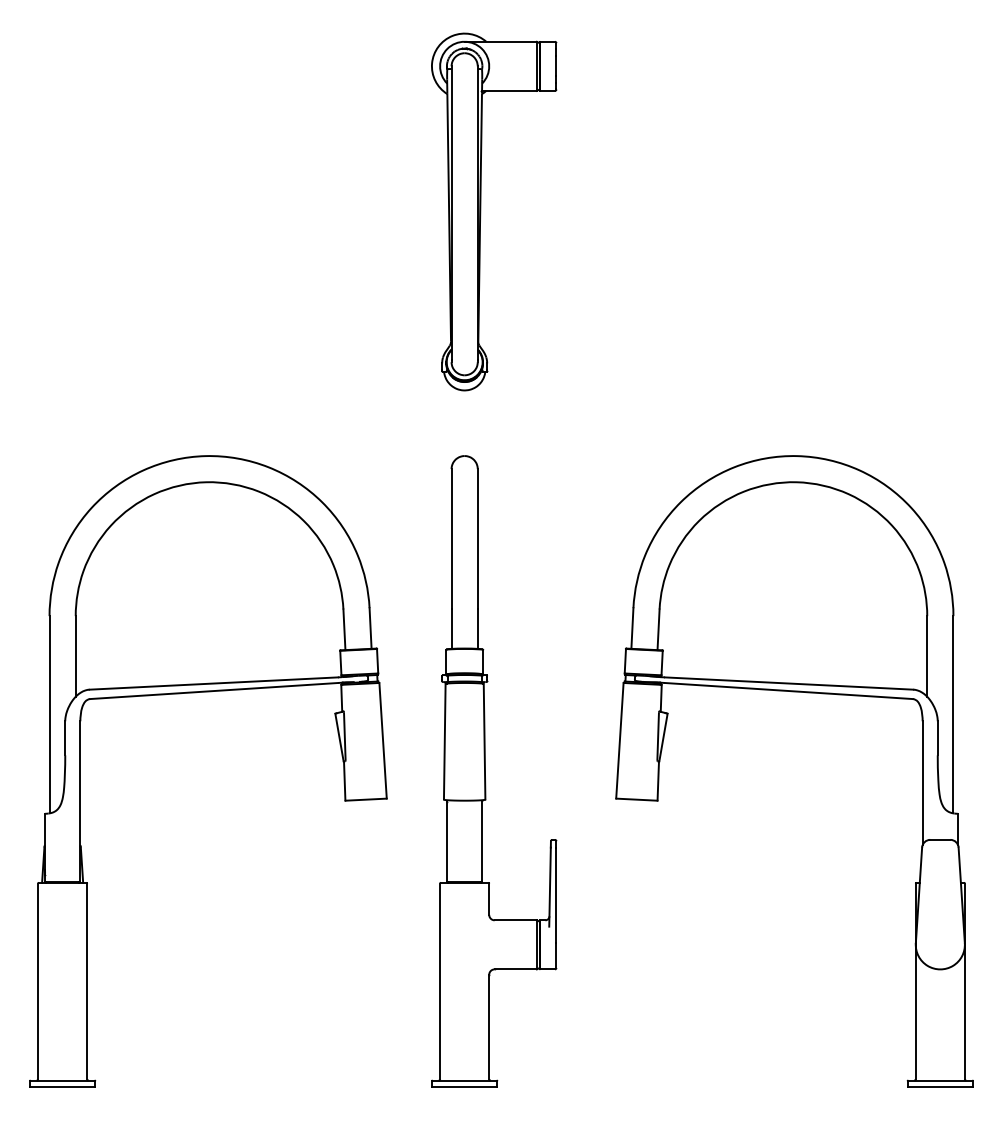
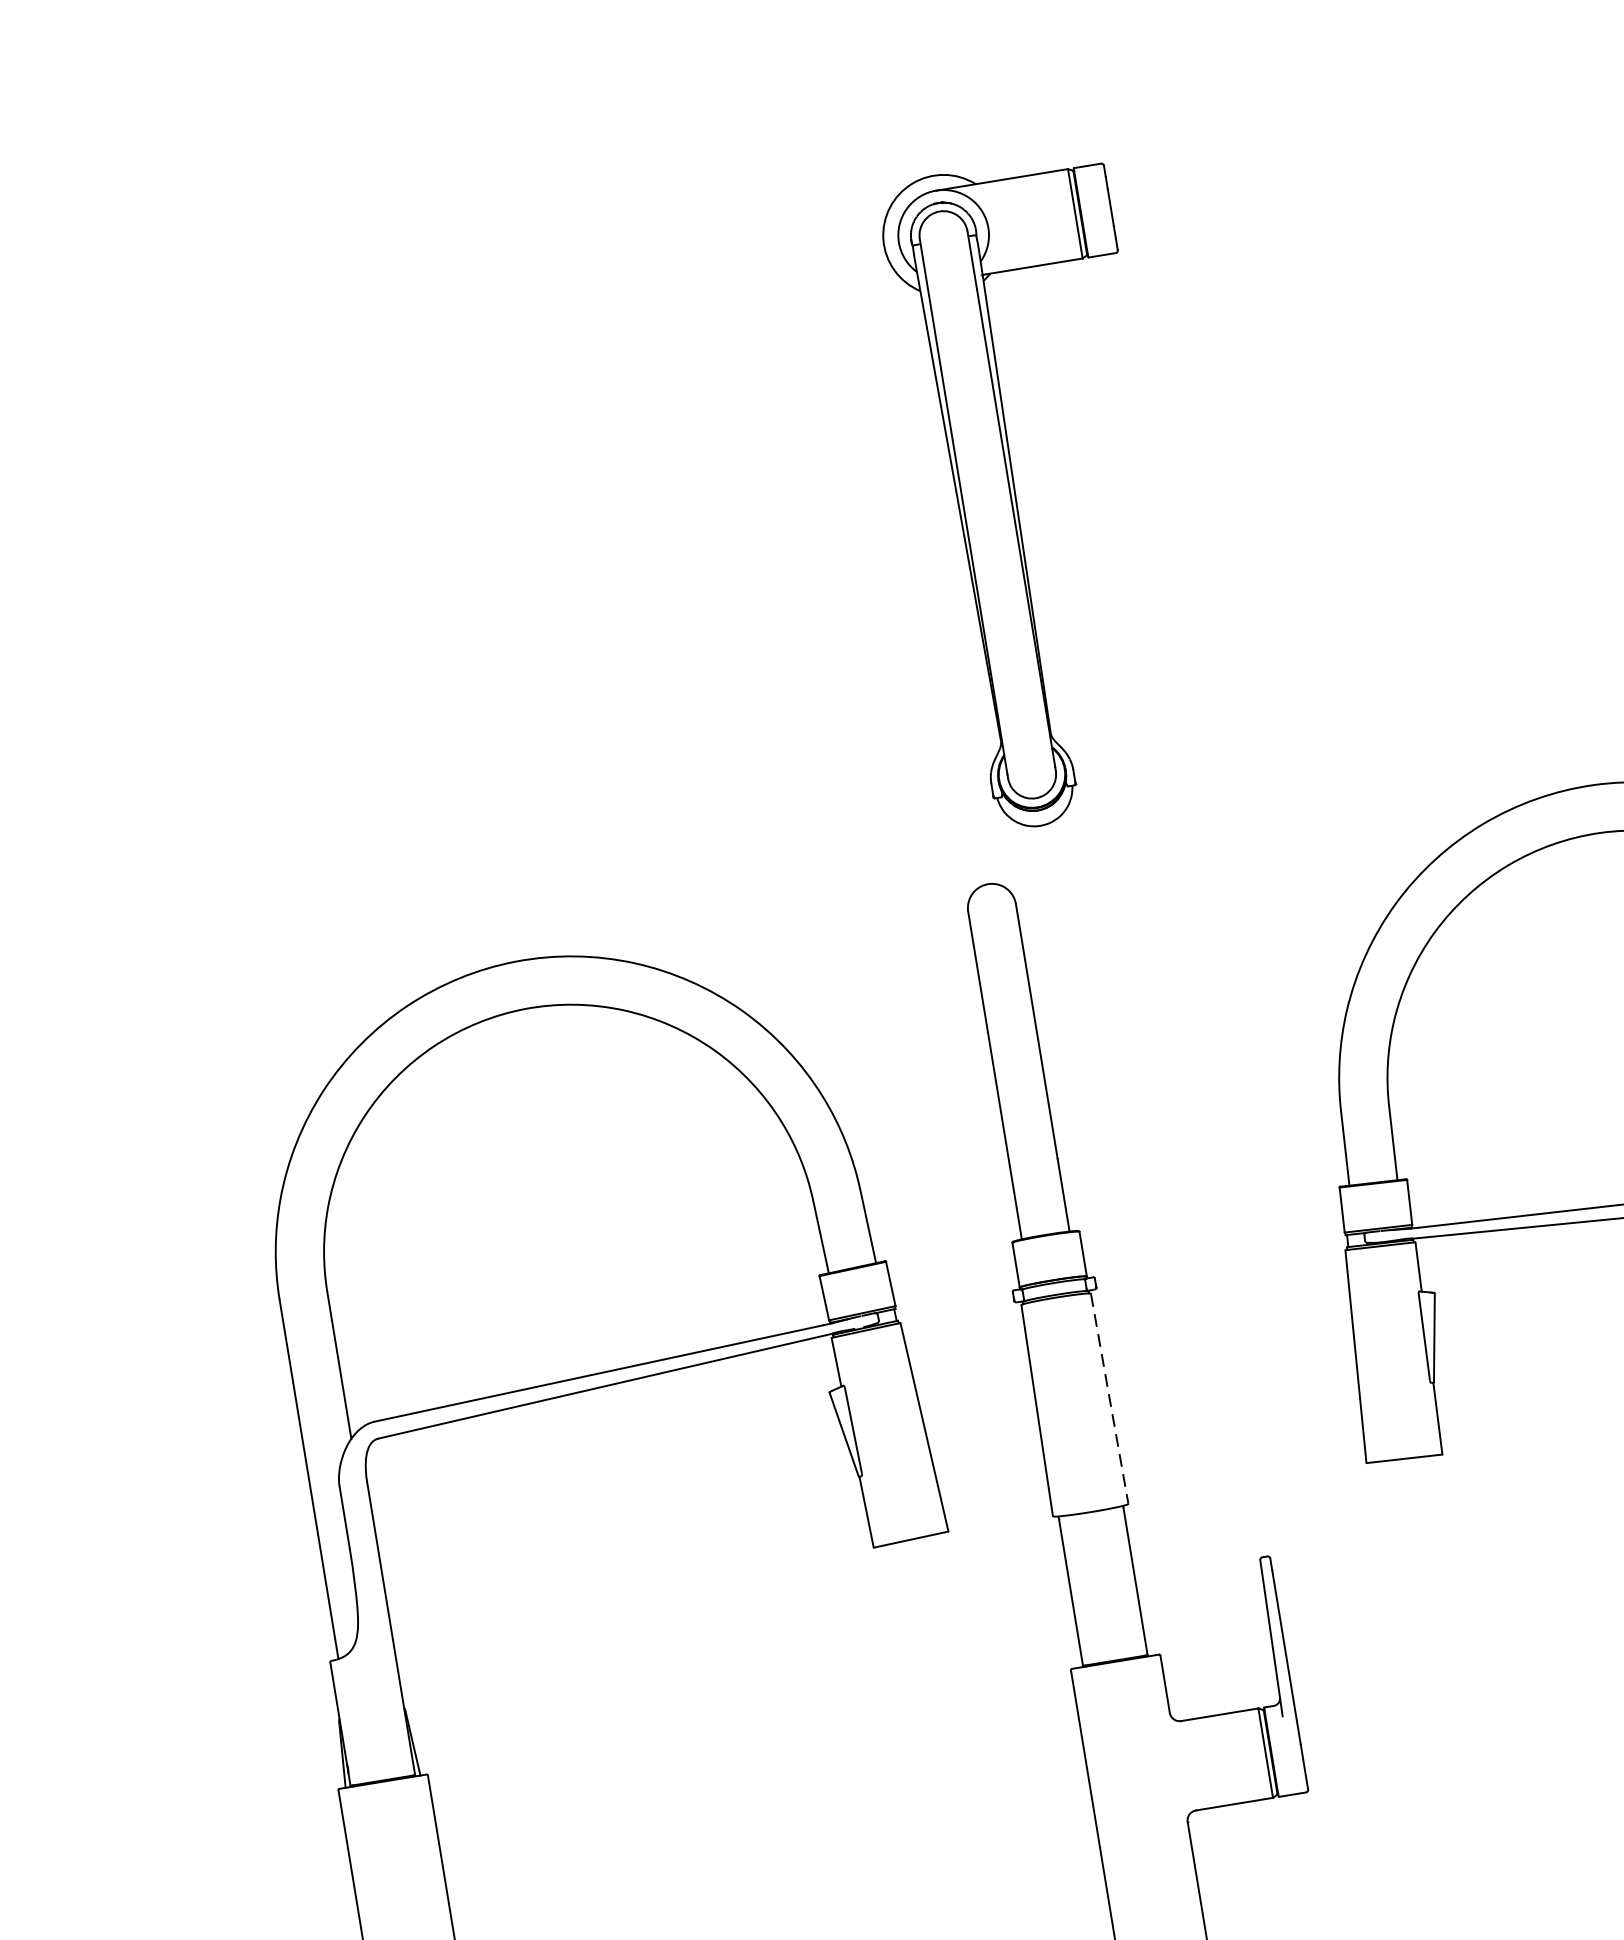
part: (481, 211) -> (1017, 494), moved
line: (484, 741) -> (1109, 1398), solid -> dashed

